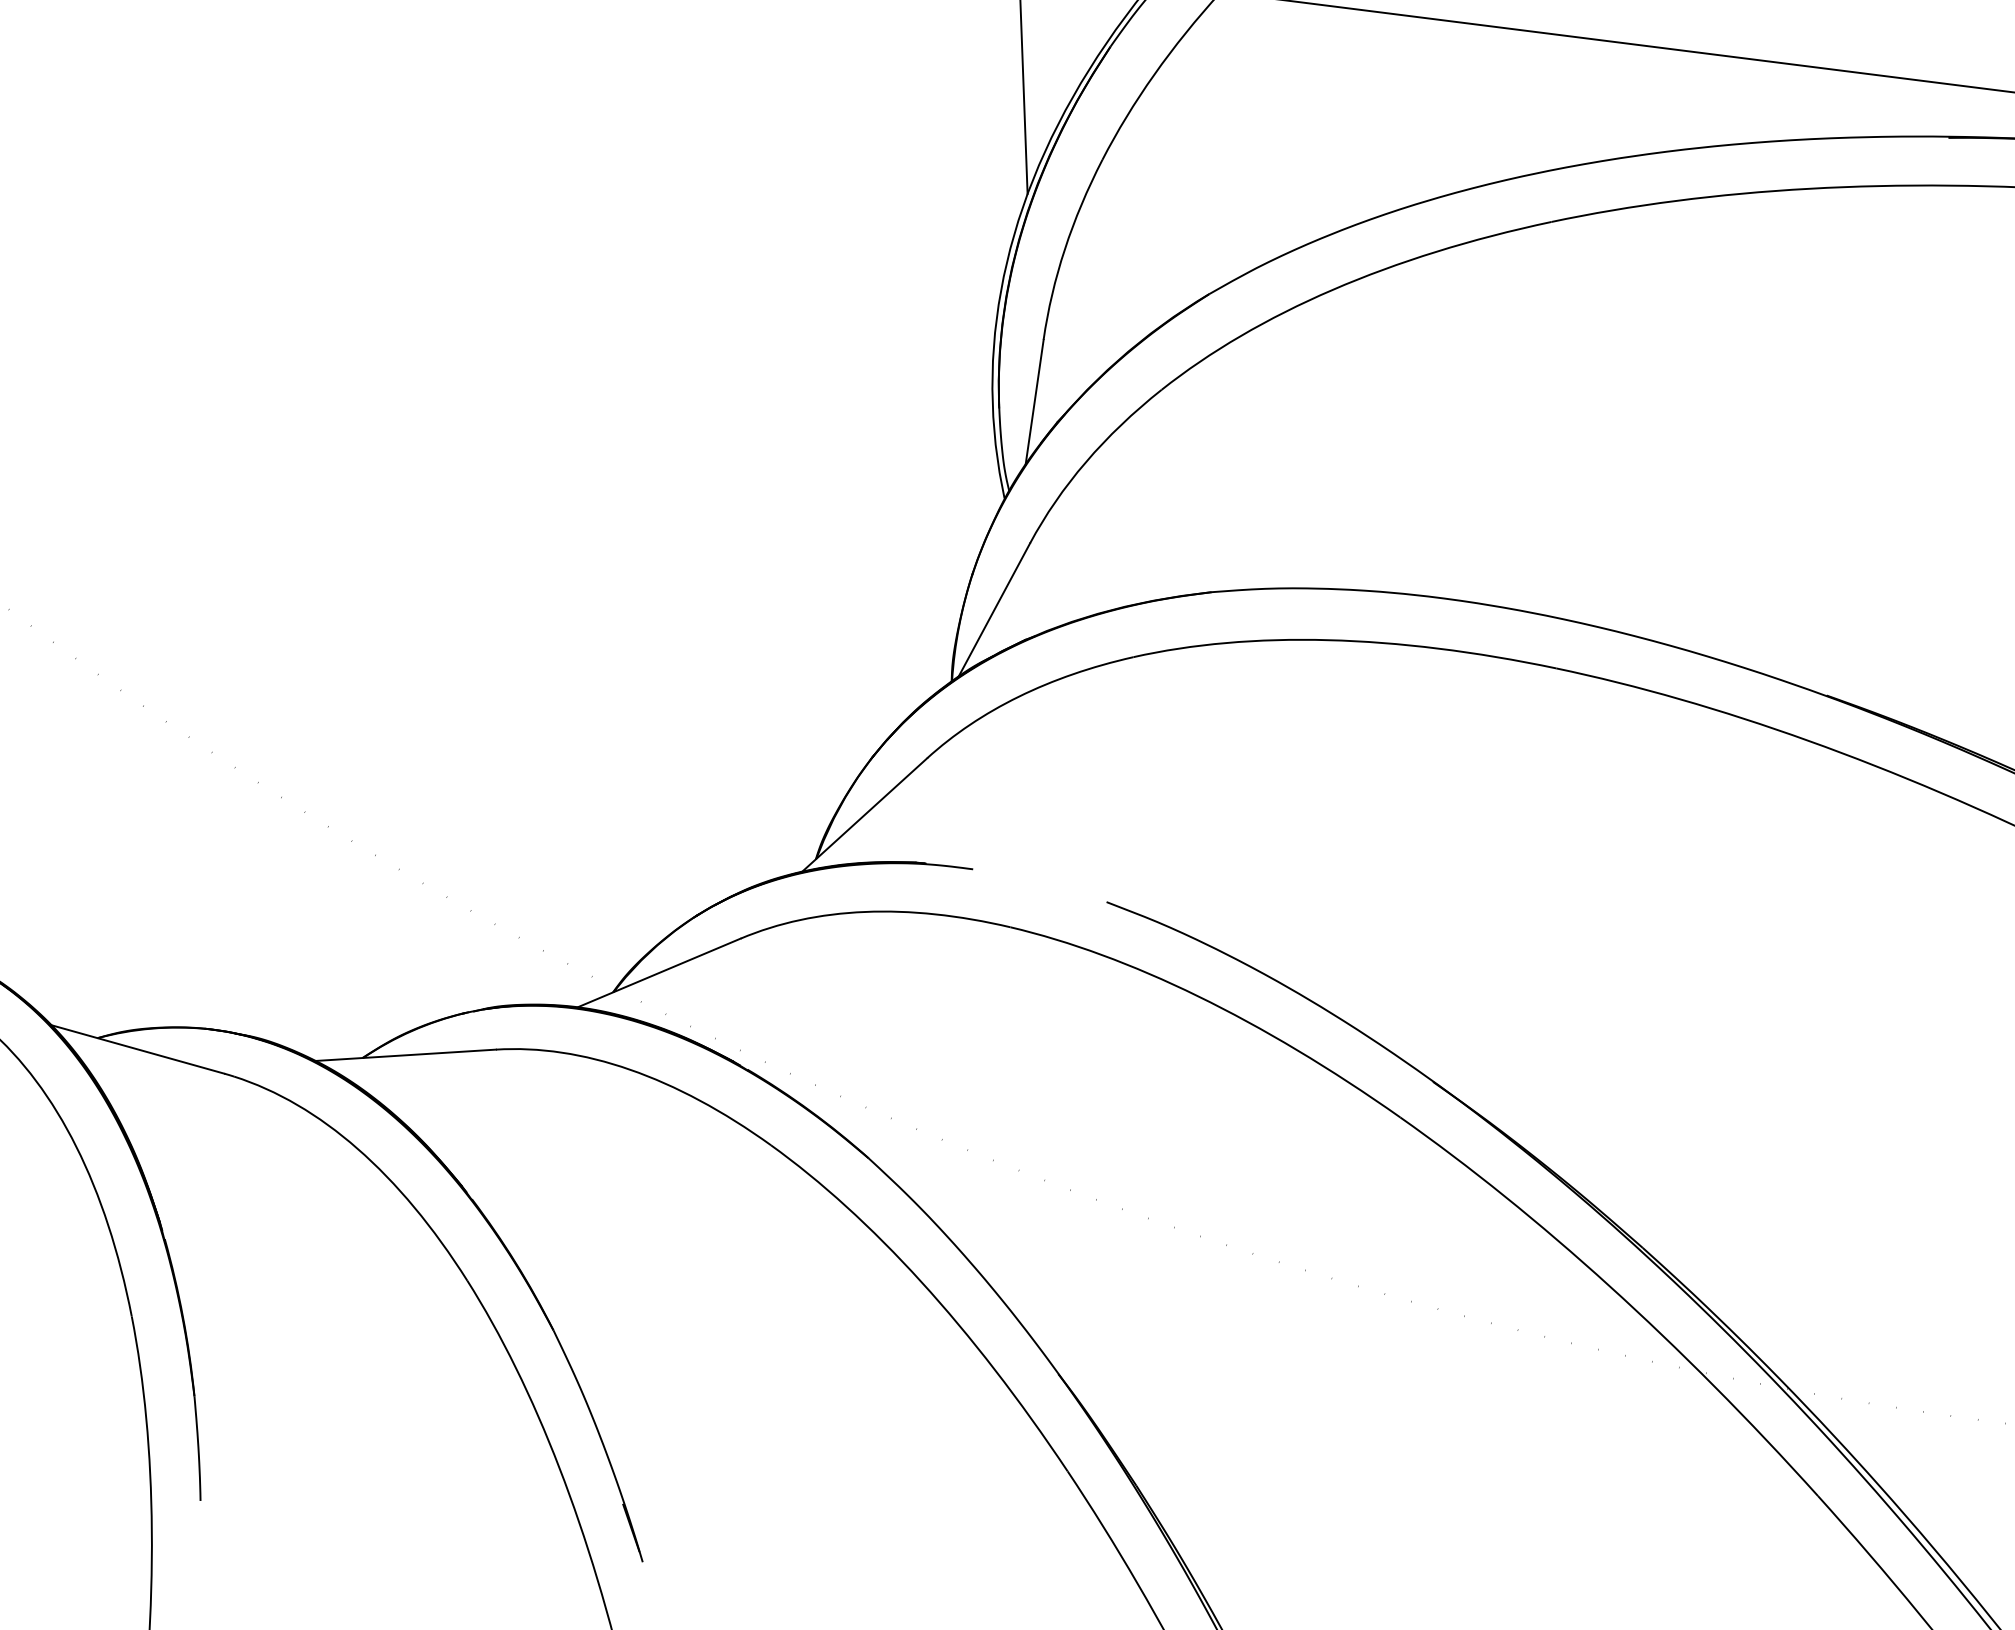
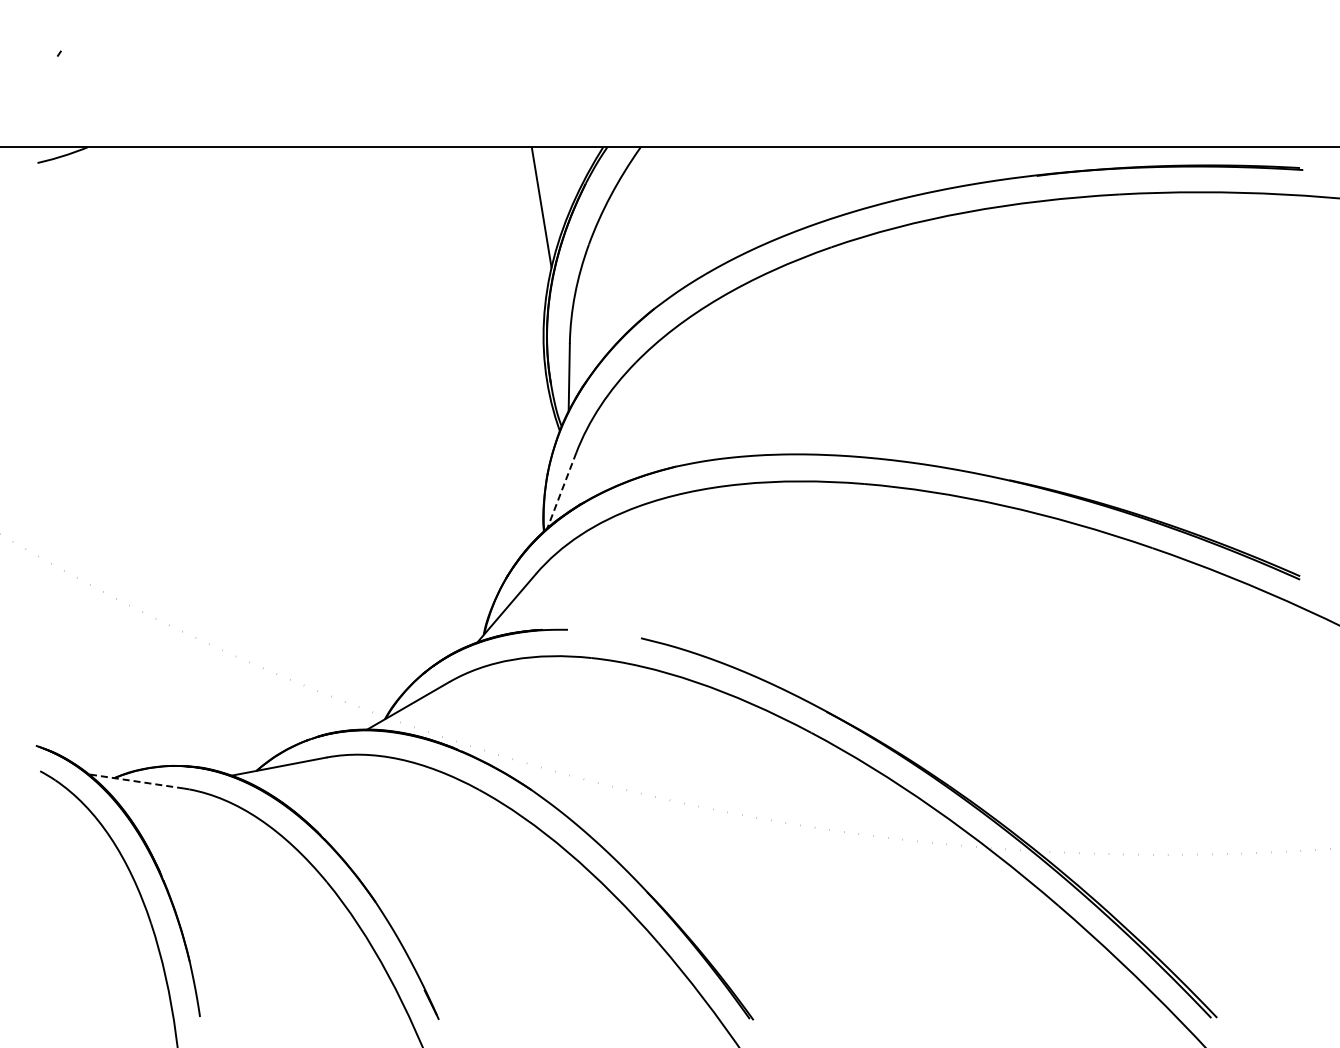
line: (993, 609) -> (561, 490), solid -> dashed
line: (136, 1049) -> (135, 781), solid -> dashed

